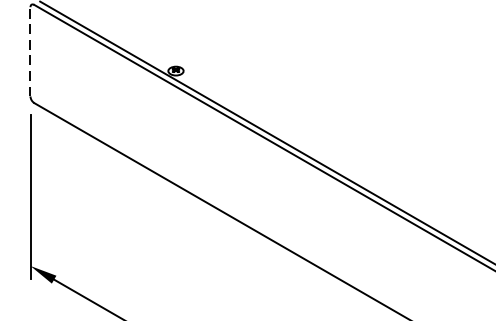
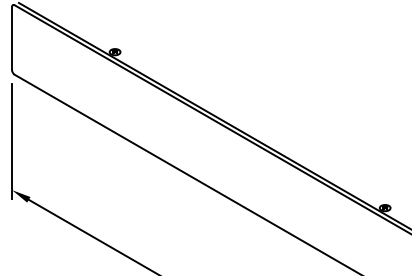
line: (31, 51) -> (12, 38), dashed -> solid

